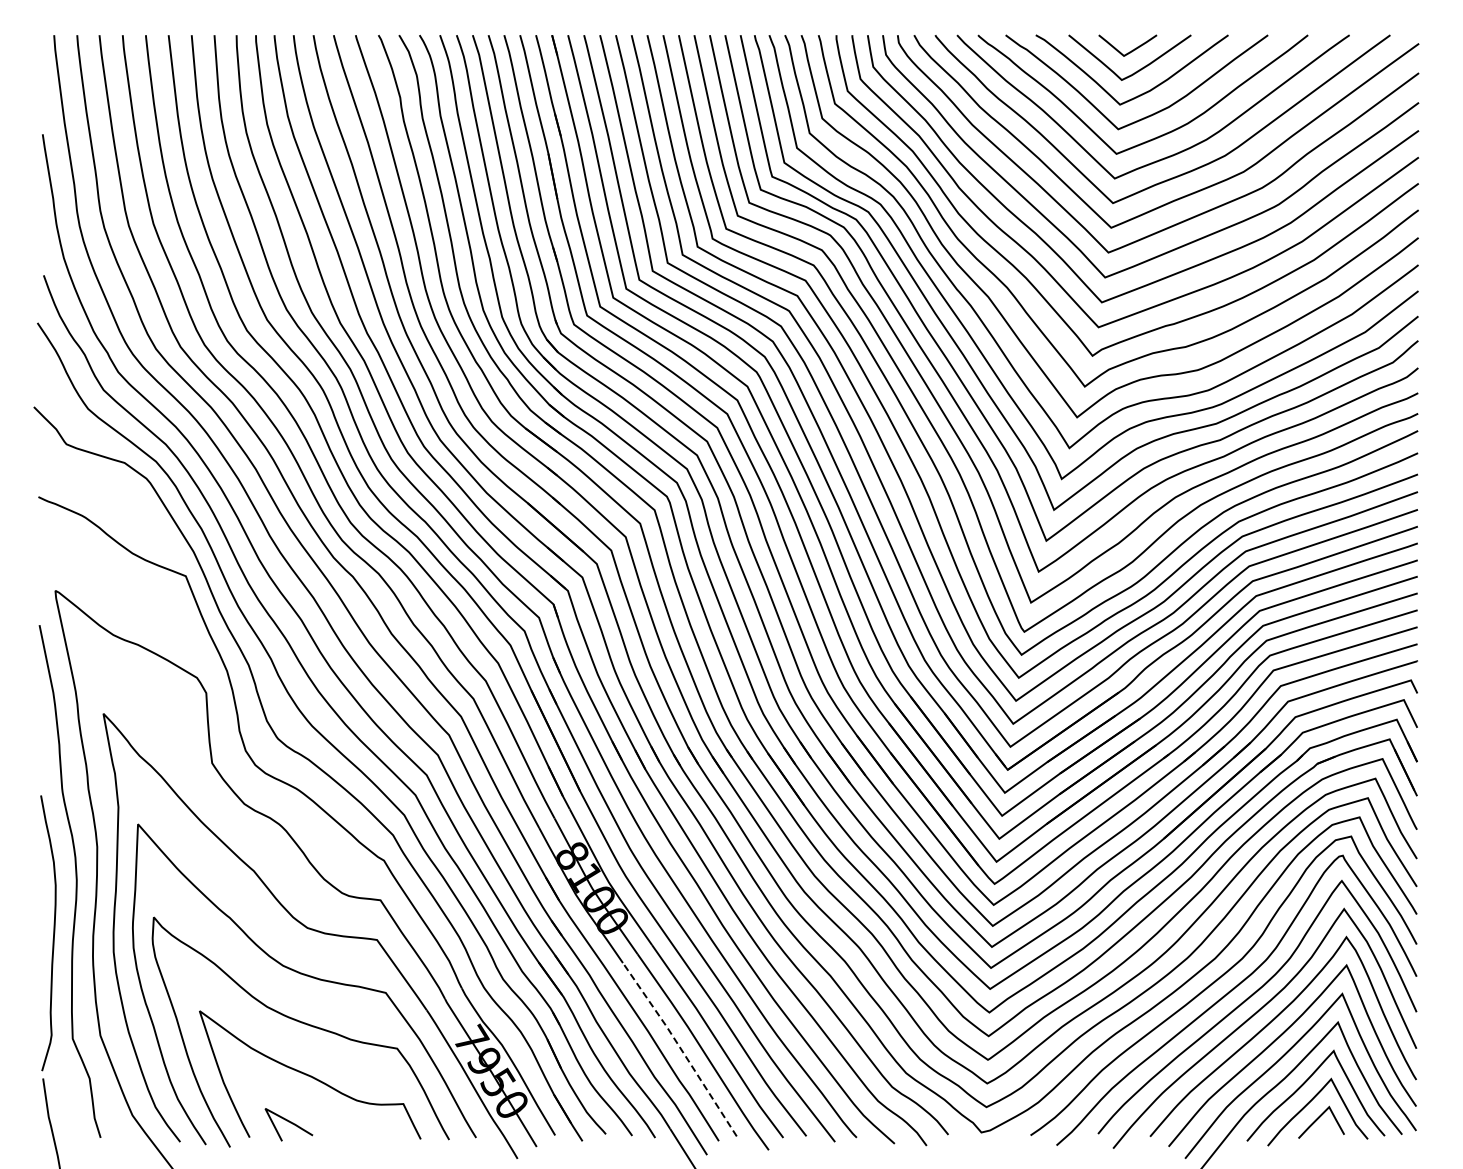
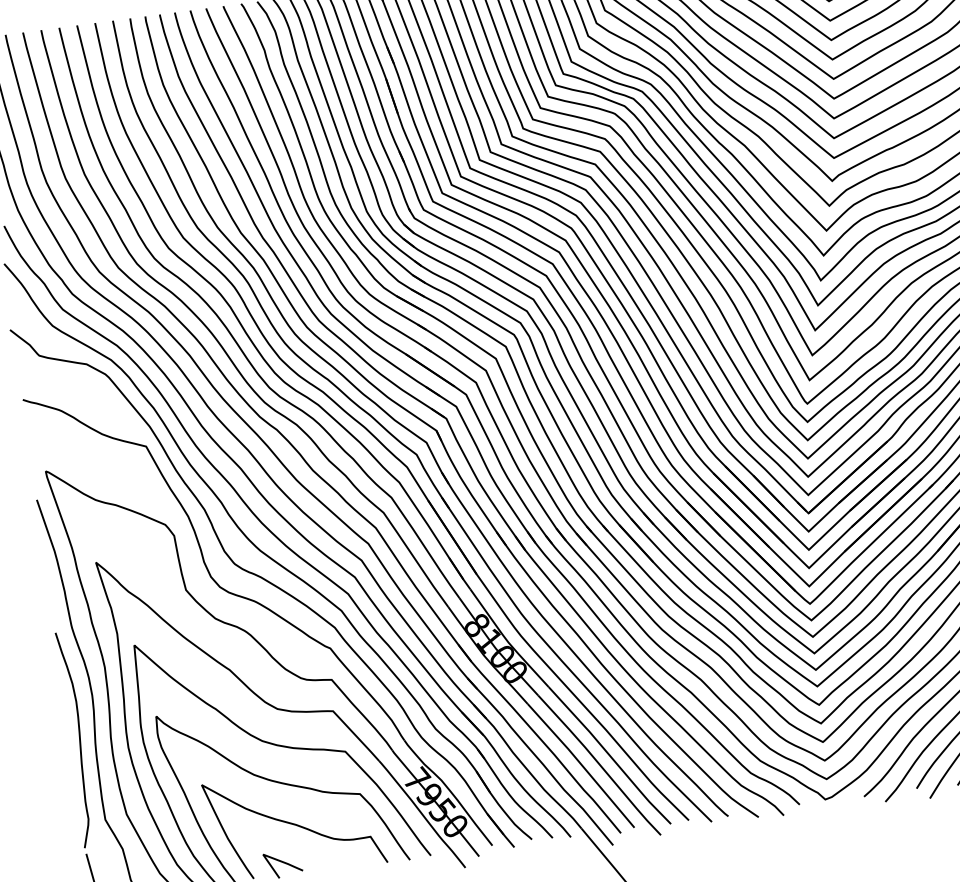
line: (680, 1048) -> (581, 764), dashed -> solid

